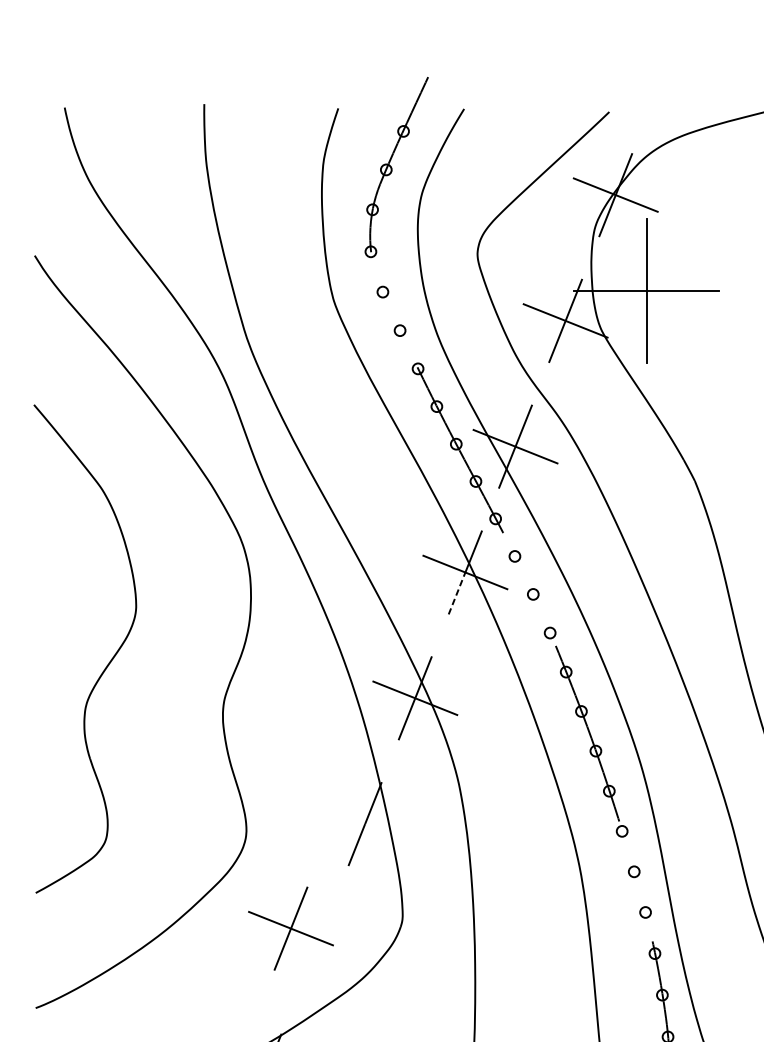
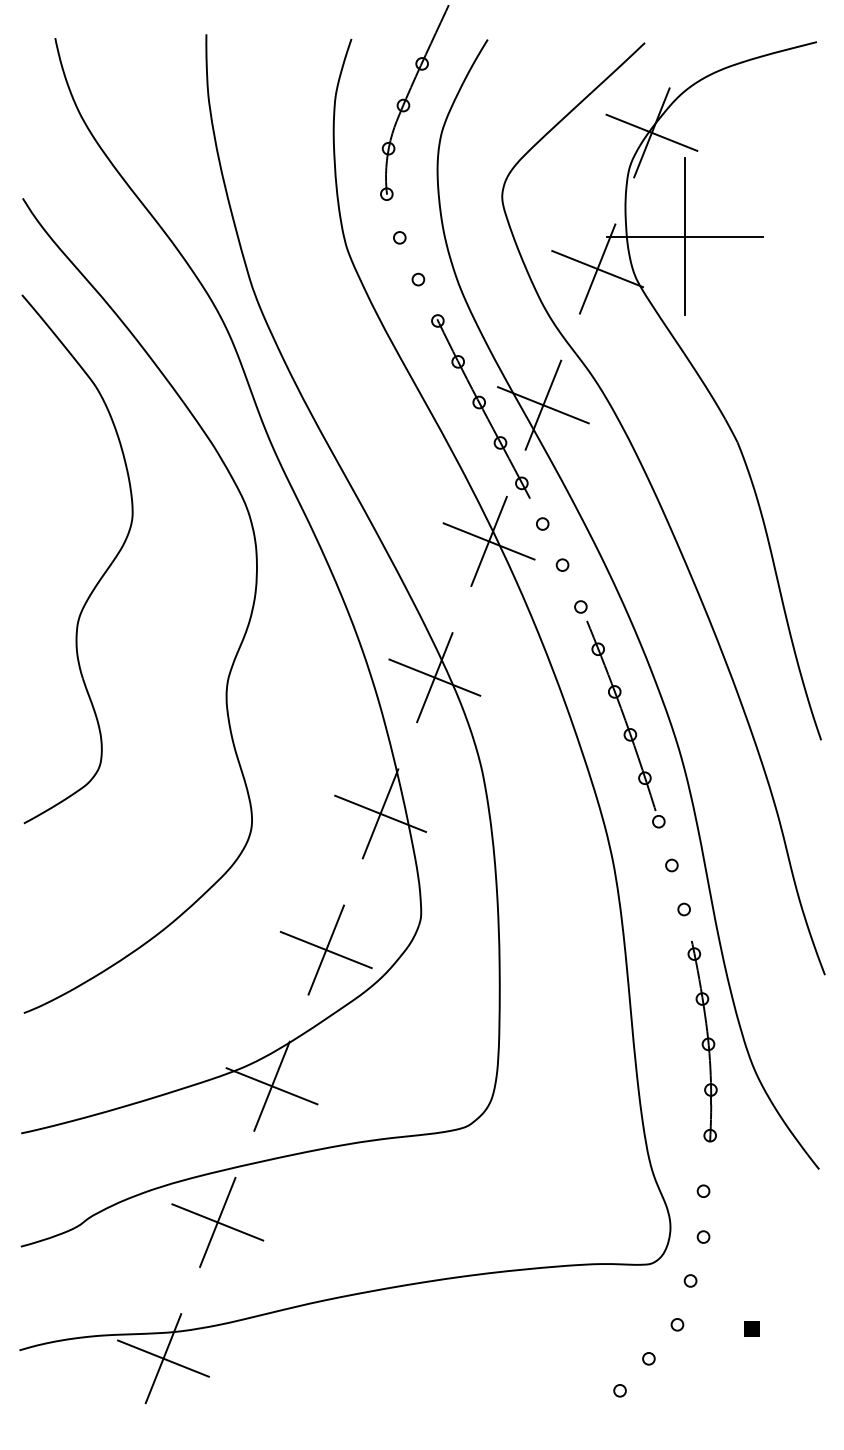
line: (457, 592) -> (480, 563), dashed -> solid
part: (108, 663) -> (102, 574), moved
line: (365, 823) -> (380, 813), added
part: (290, 928) -> (325, 949), moved

